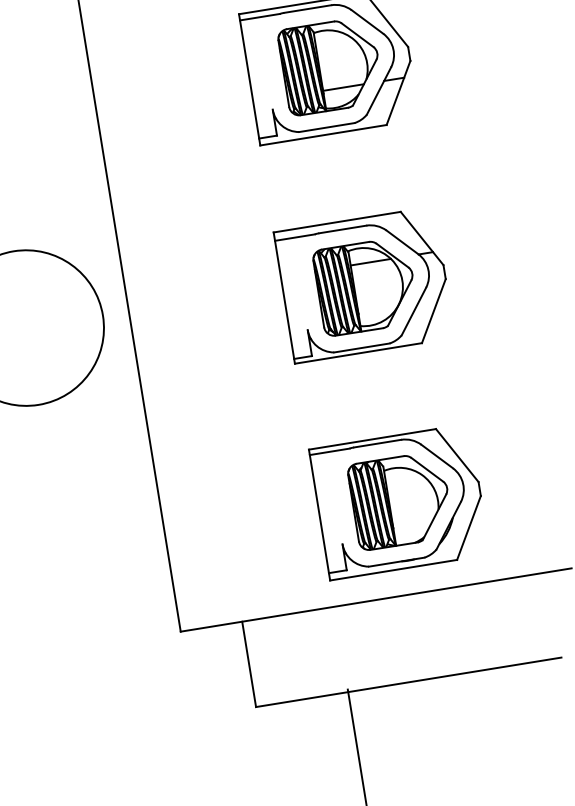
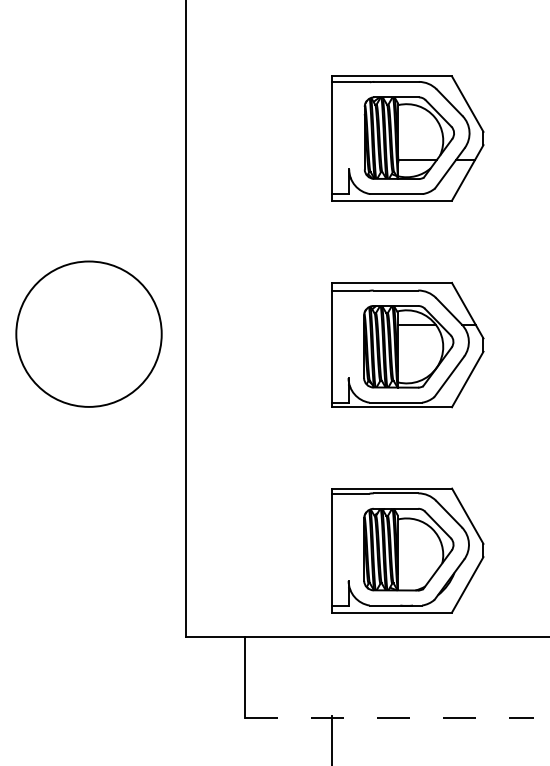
line: (409, 682) -> (389, 718), solid -> dashed

